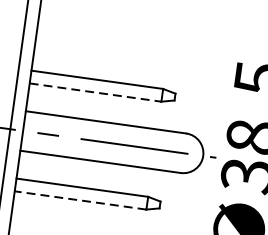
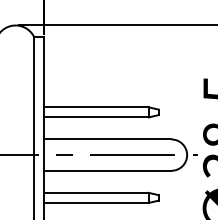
line: (96, 92) -> (97, 117), dashed -> solid
line: (80, 199) -> (96, 202), dashed -> solid

